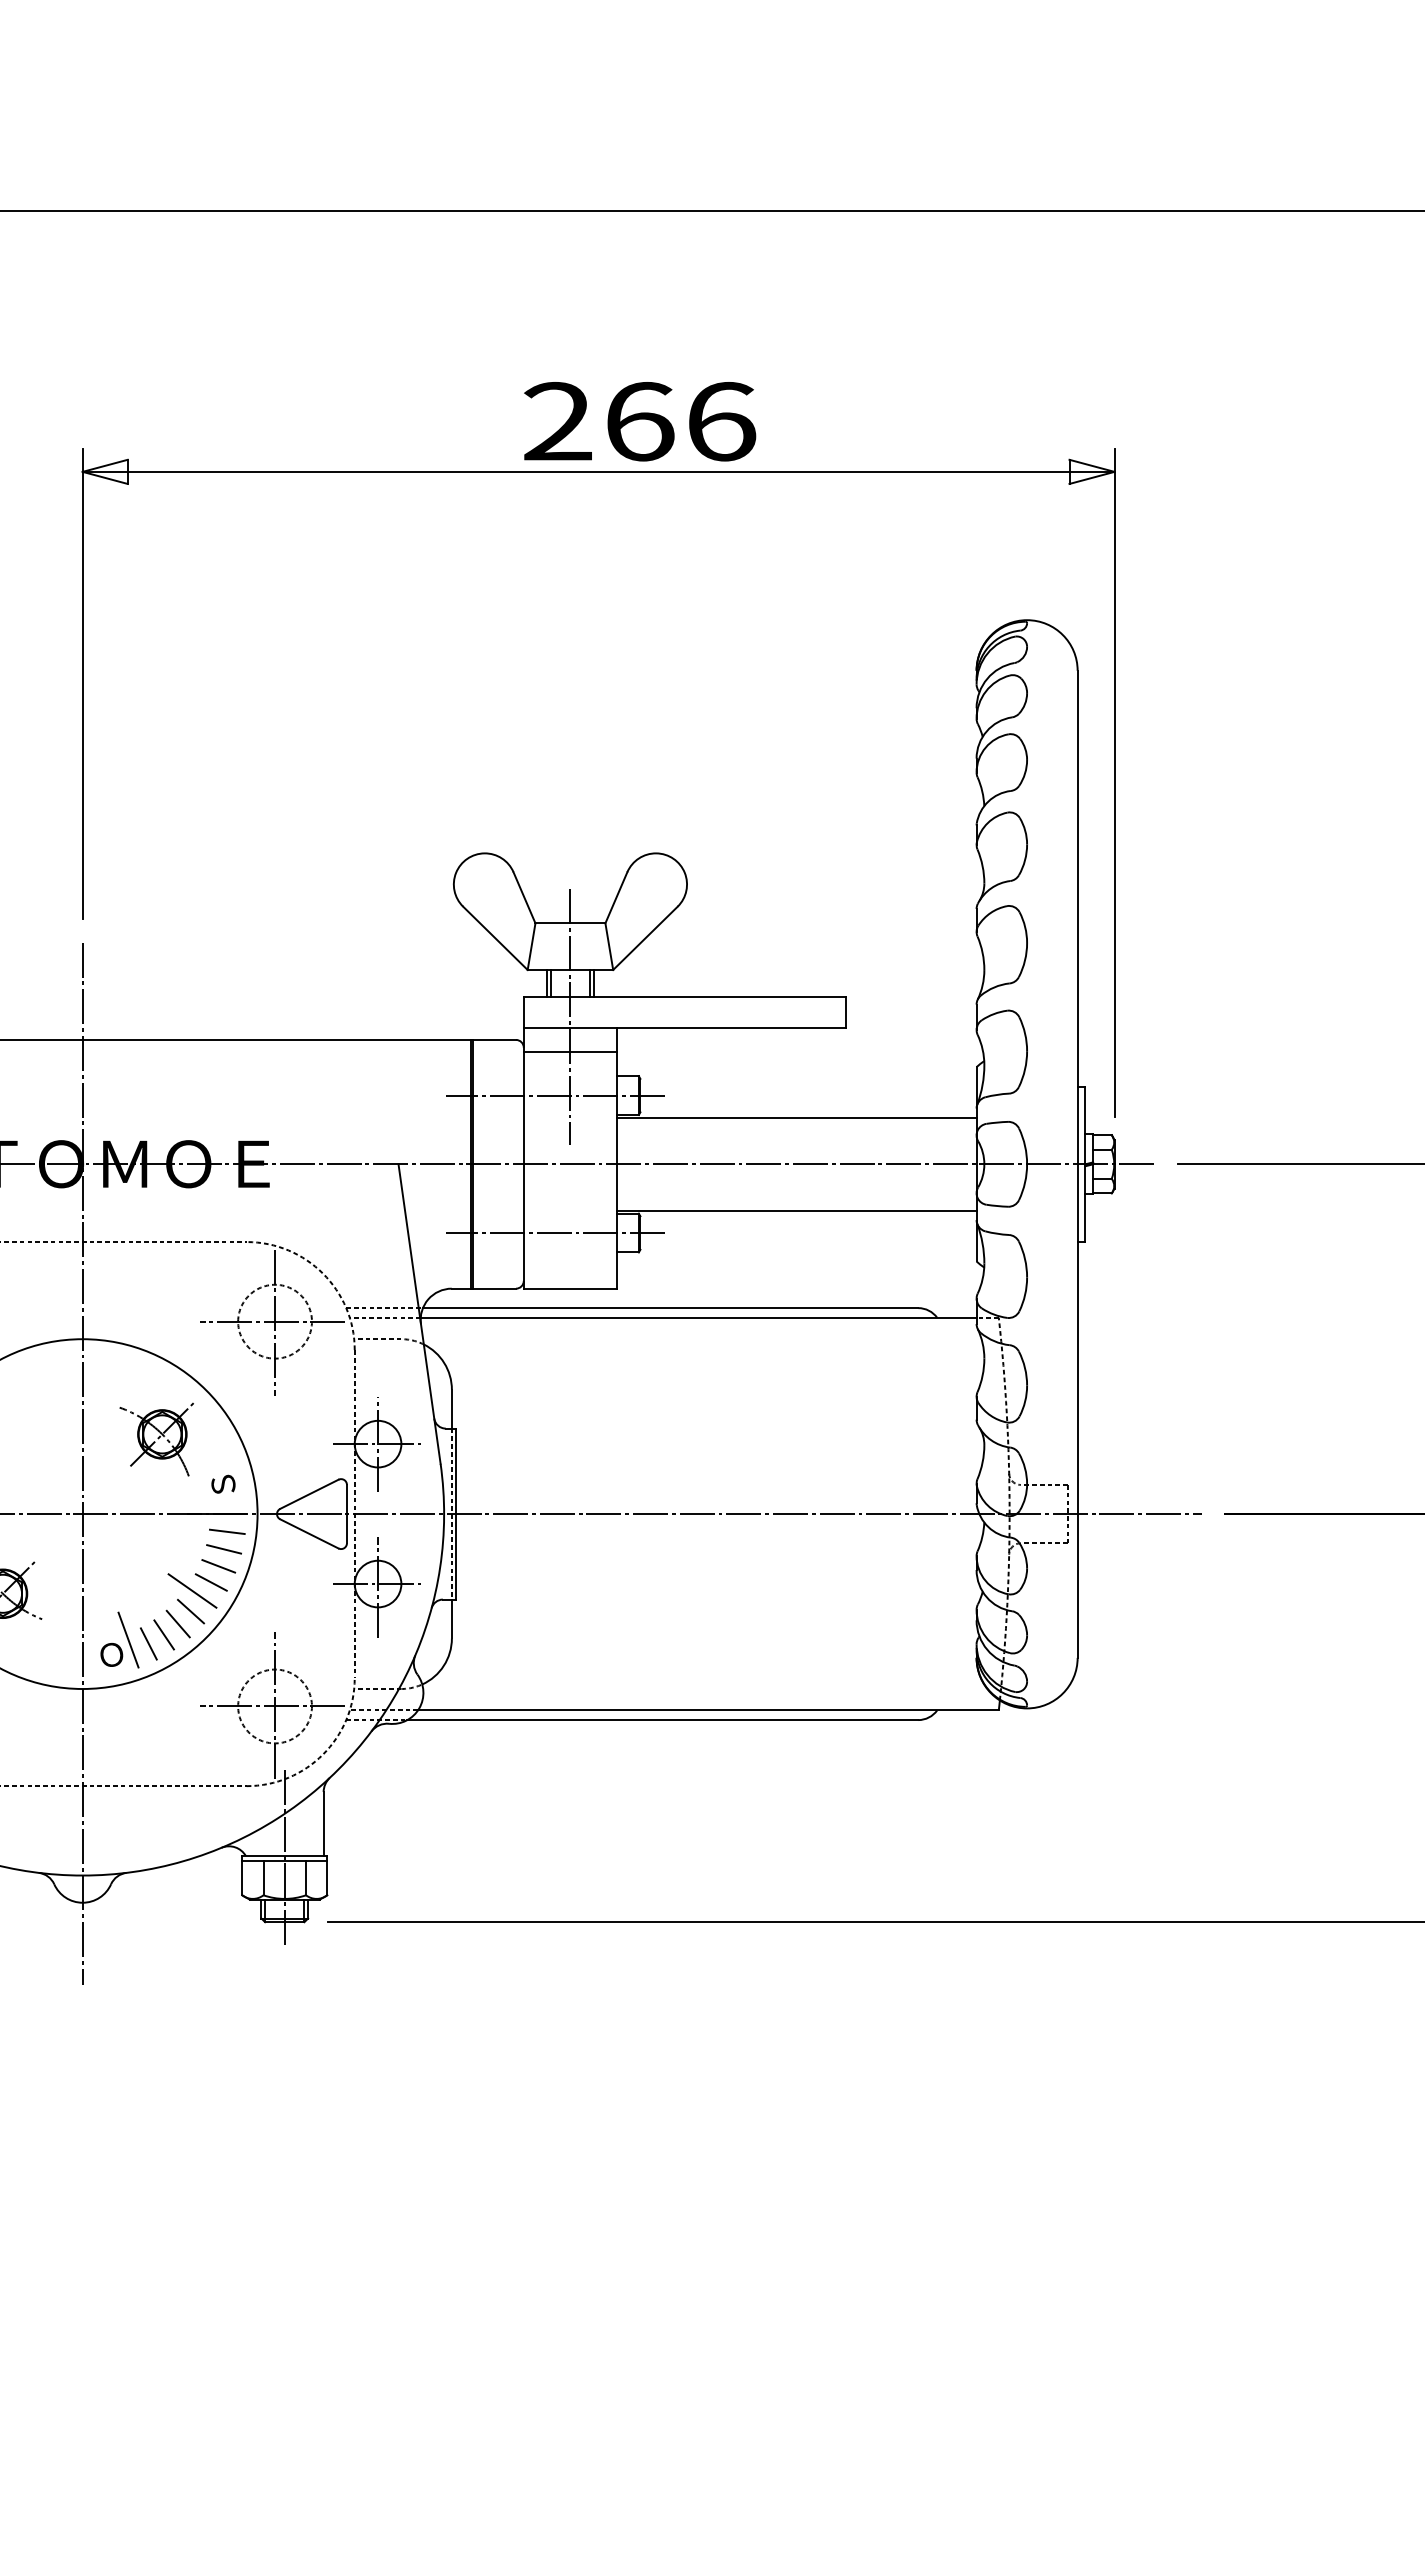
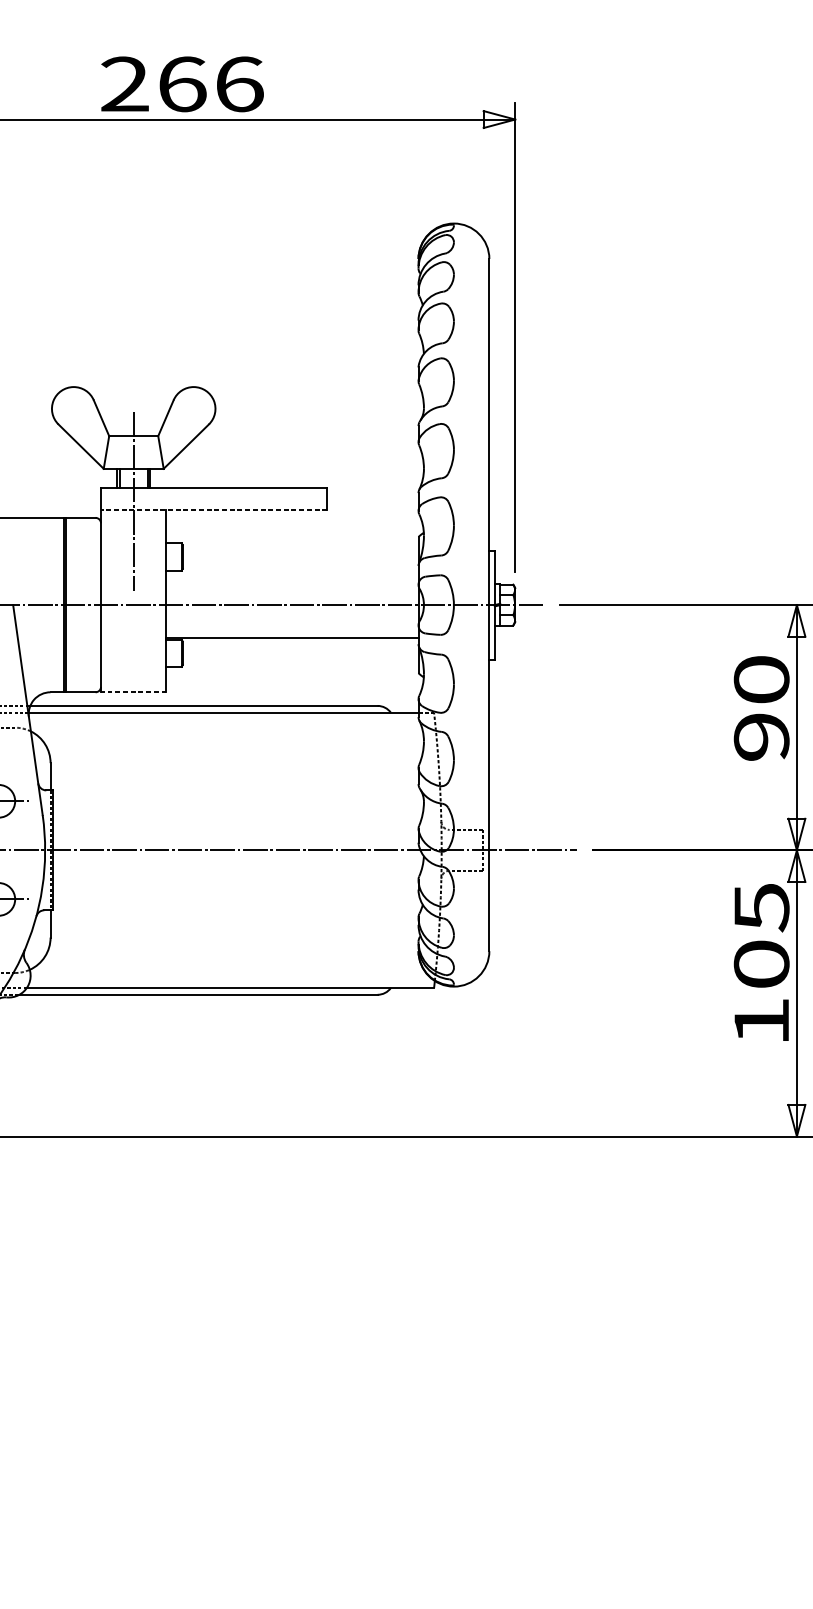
line: (684, 1028) -> (213, 509), solid -> dashed
line: (570, 1051) -> (133, 525), removed
line: (554, 1095) -> (122, 556), removed
line: (796, 1117) -> (292, 572), removed
line: (554, 1233) -> (122, 653), removed
line: (570, 1288) -> (133, 692), solid -> dashed

